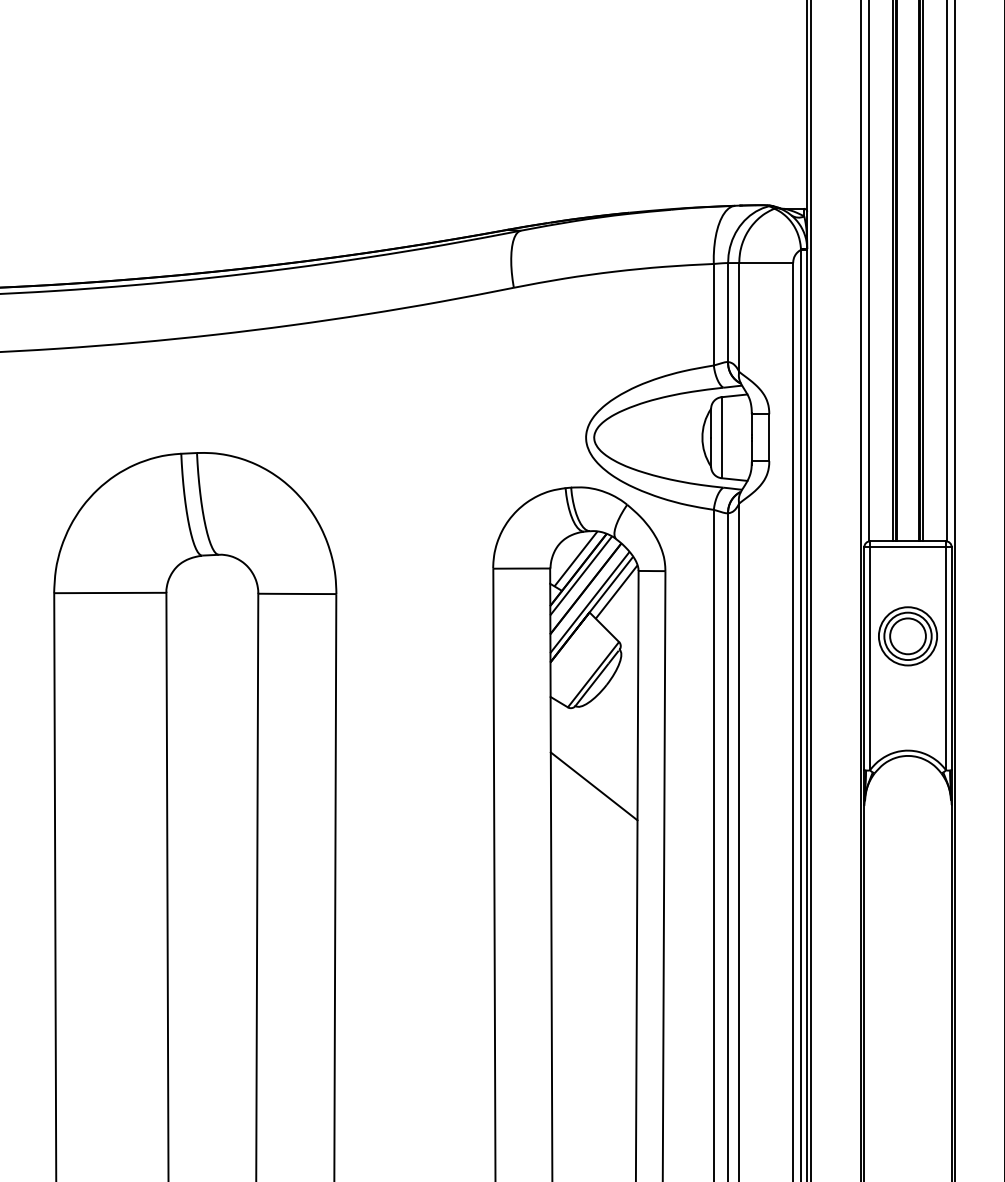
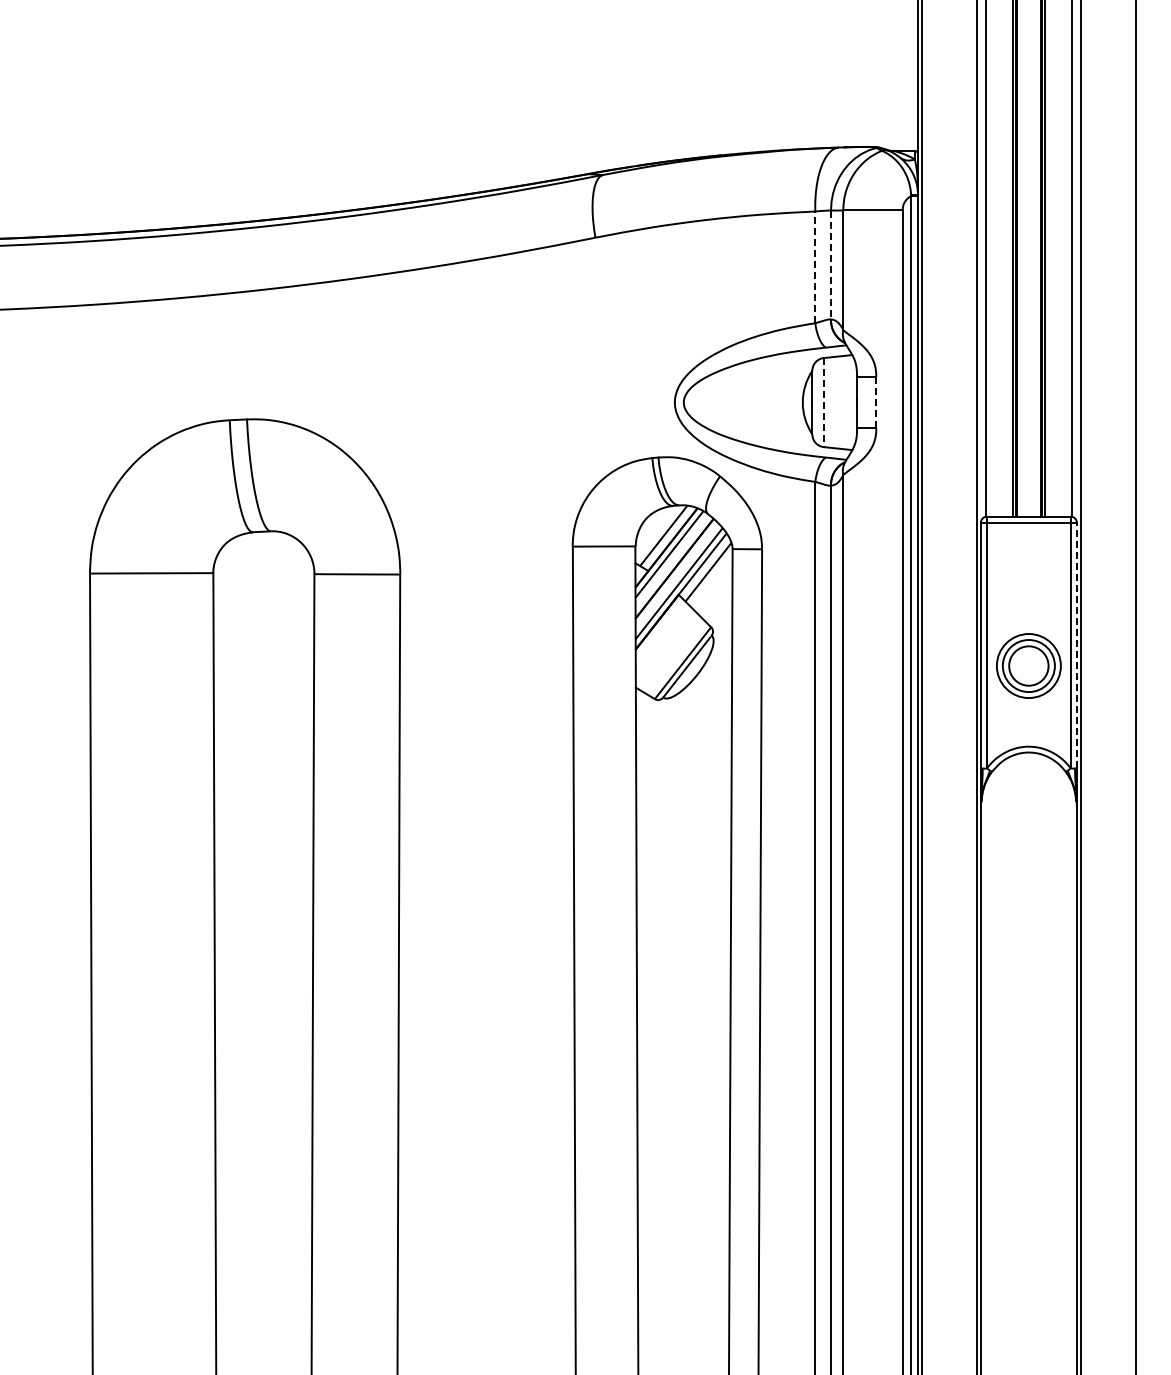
line: (728, 313) -> (831, 265), solid -> dashed
line: (713, 314) -> (815, 267), solid -> dashed
line: (721, 437) -> (823, 402), solid -> dashed
line: (769, 437) -> (876, 402), solid -> dashed
part: (907, 635) -> (1028, 665), moved
line: (951, 658) -> (1076, 645), solid -> dashed
line: (593, 785) -> (683, 785), removed

